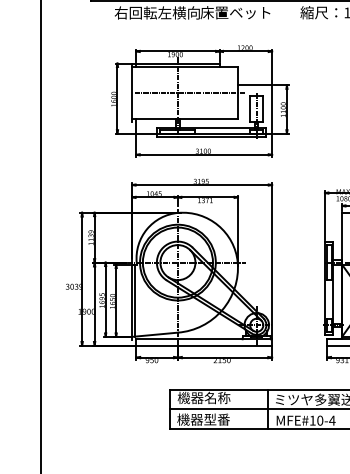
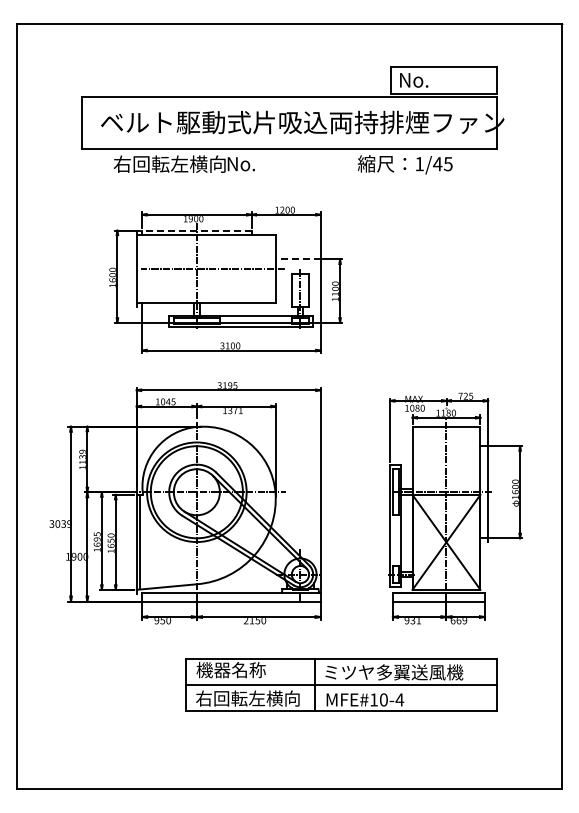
text: (235, 12) -> (272, 163), 床置ベット -> No.
line: (177, 63) -> (196, 230), solid -> dashed
line: (254, 85) -> (297, 259), solid -> dashed
text: (216, 419) -> (247, 698), 機器型番 -> 右回転左横向

